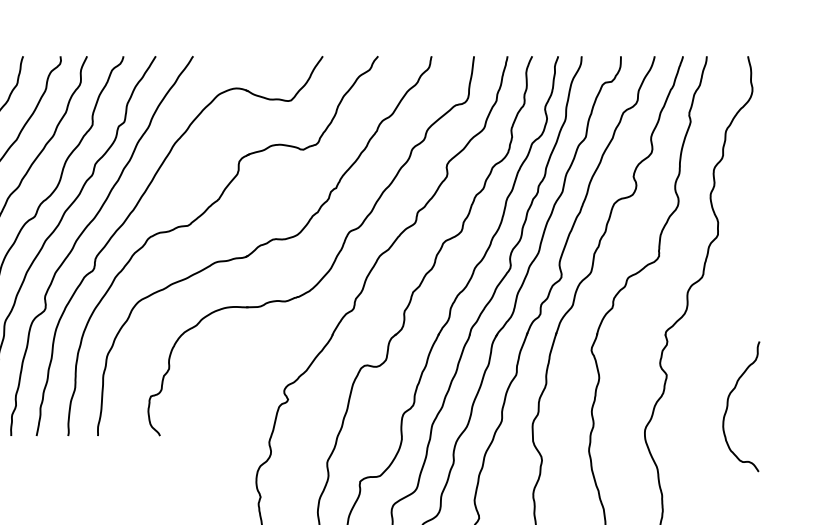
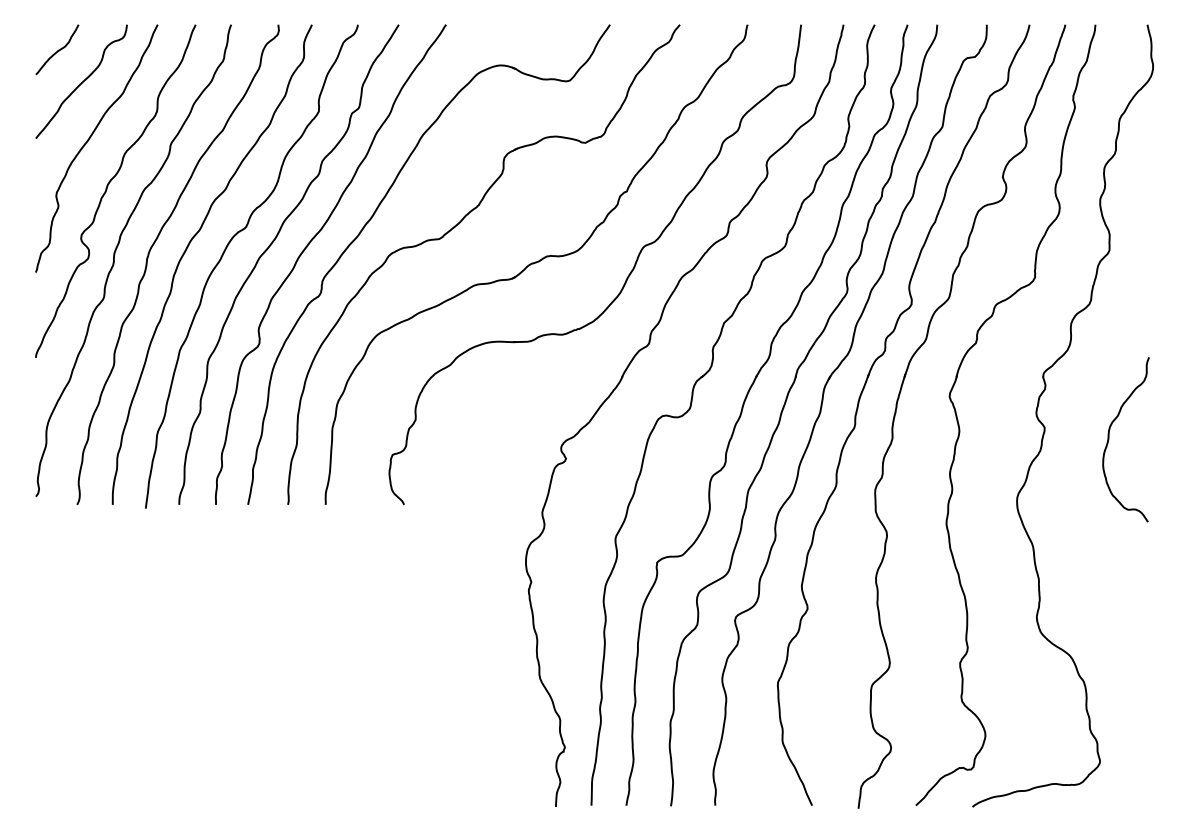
curve: (728, 406) -> (1109, 439), moved

